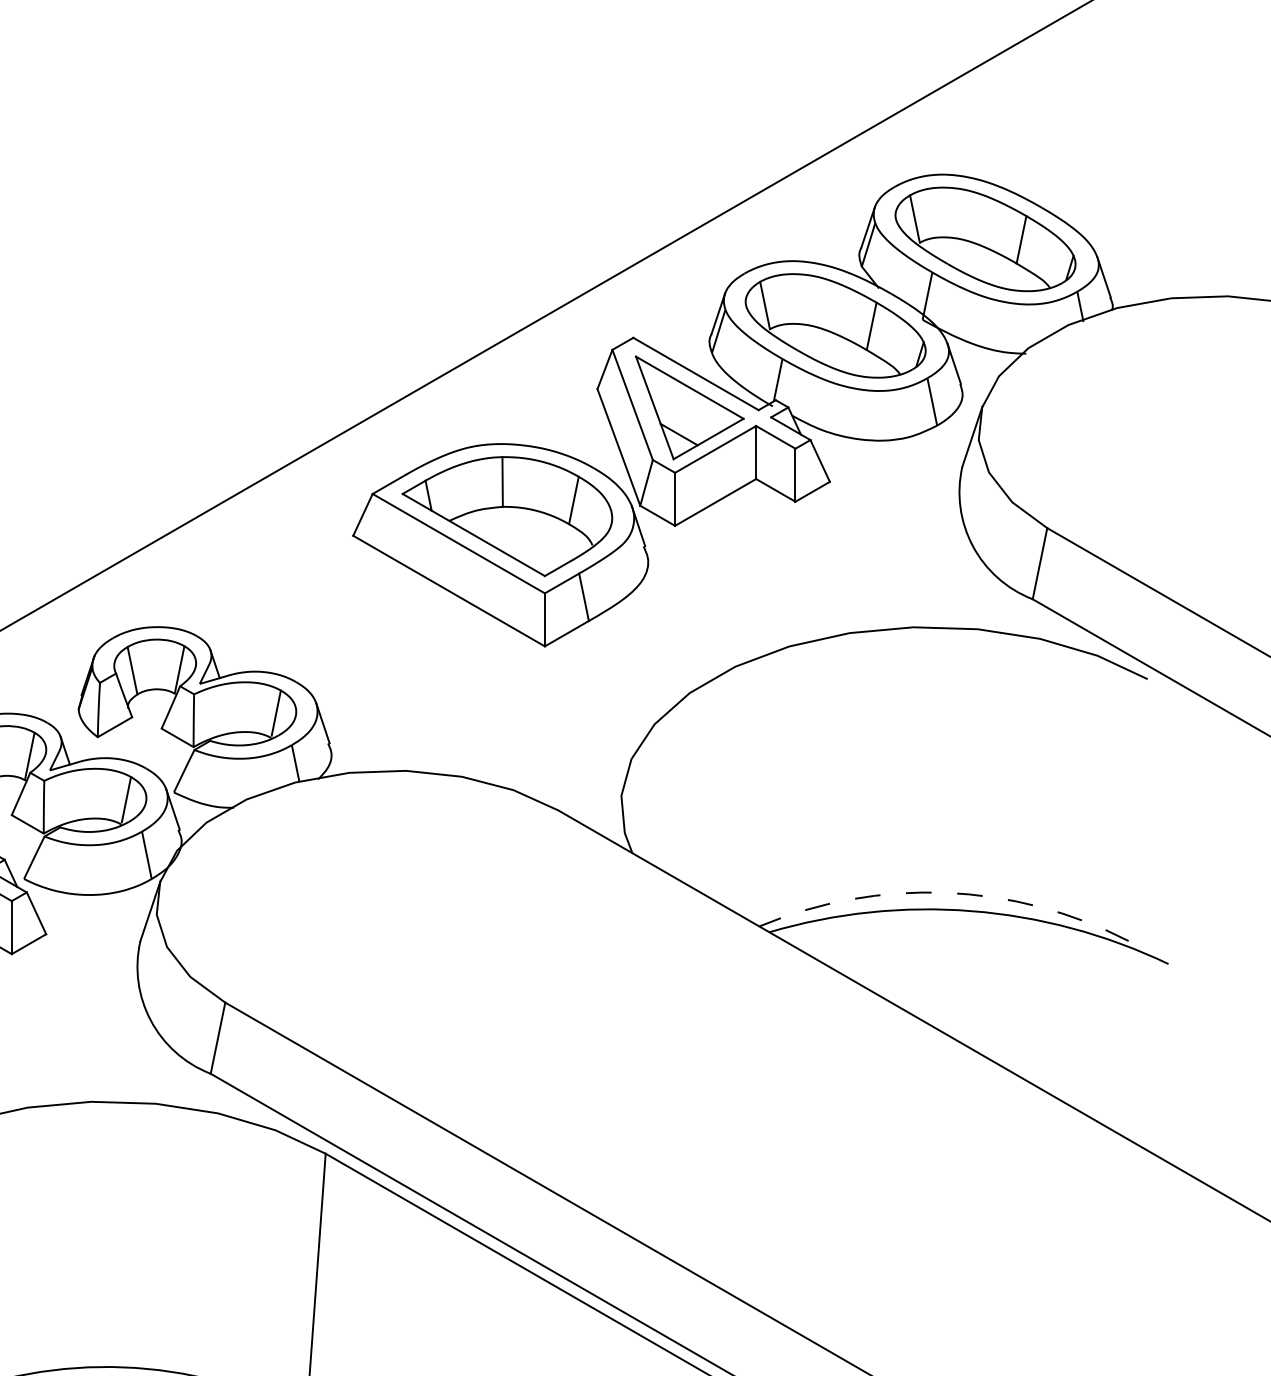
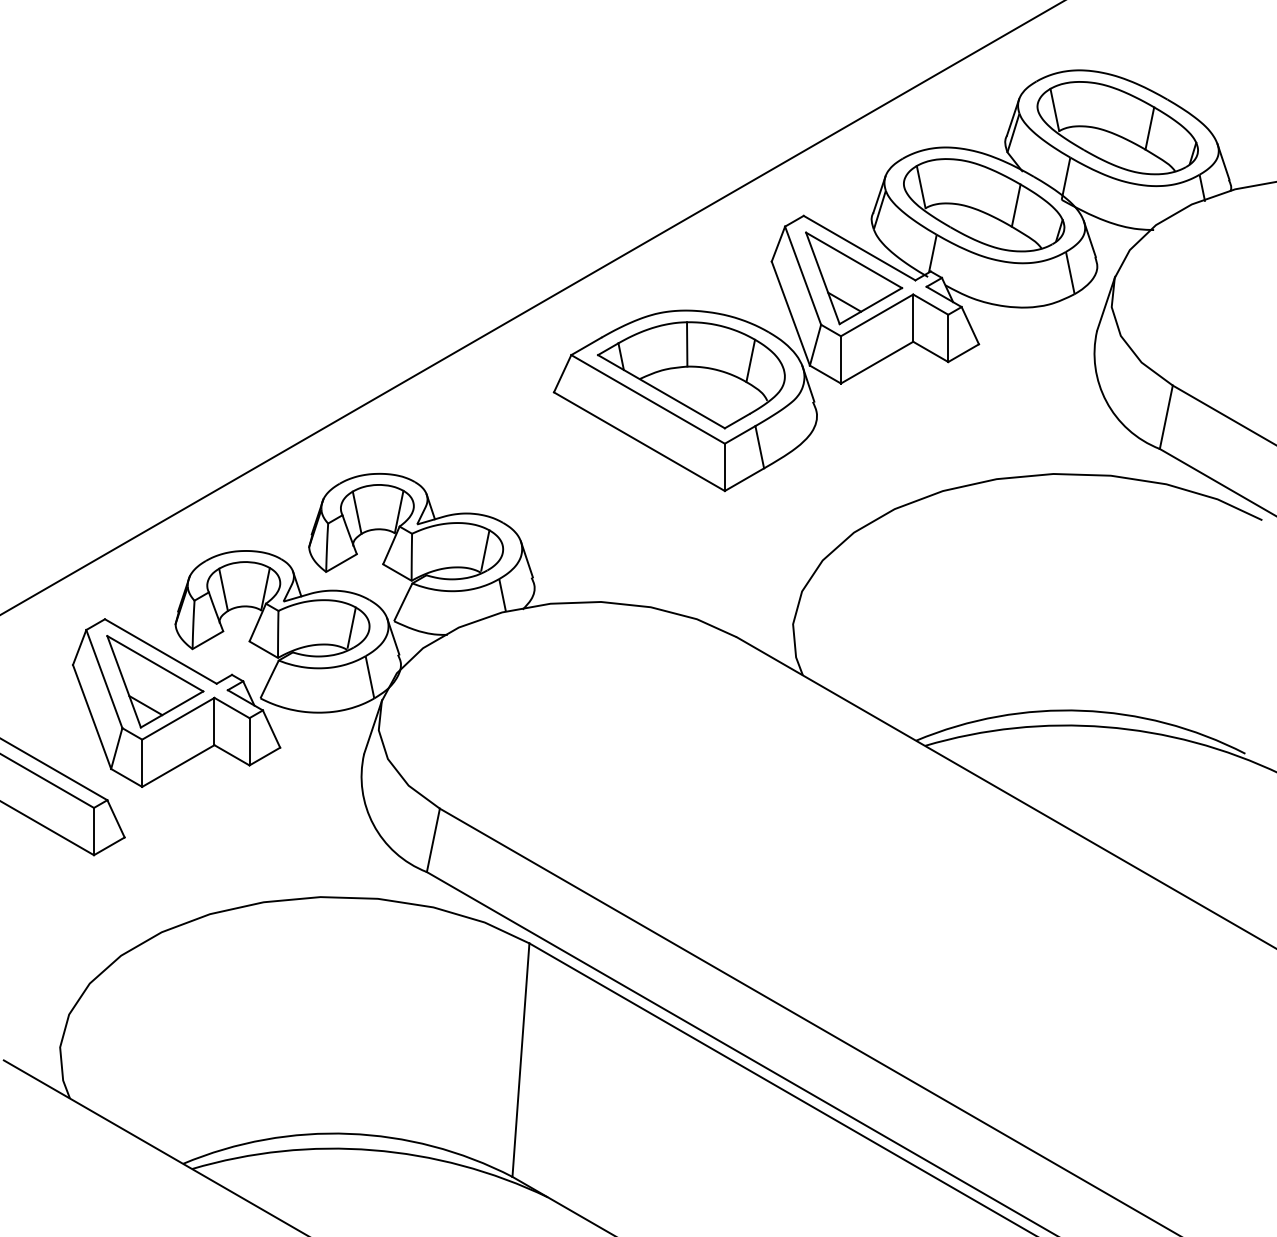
arc: (945, 892) -> (1082, 710), dashed -> solid

